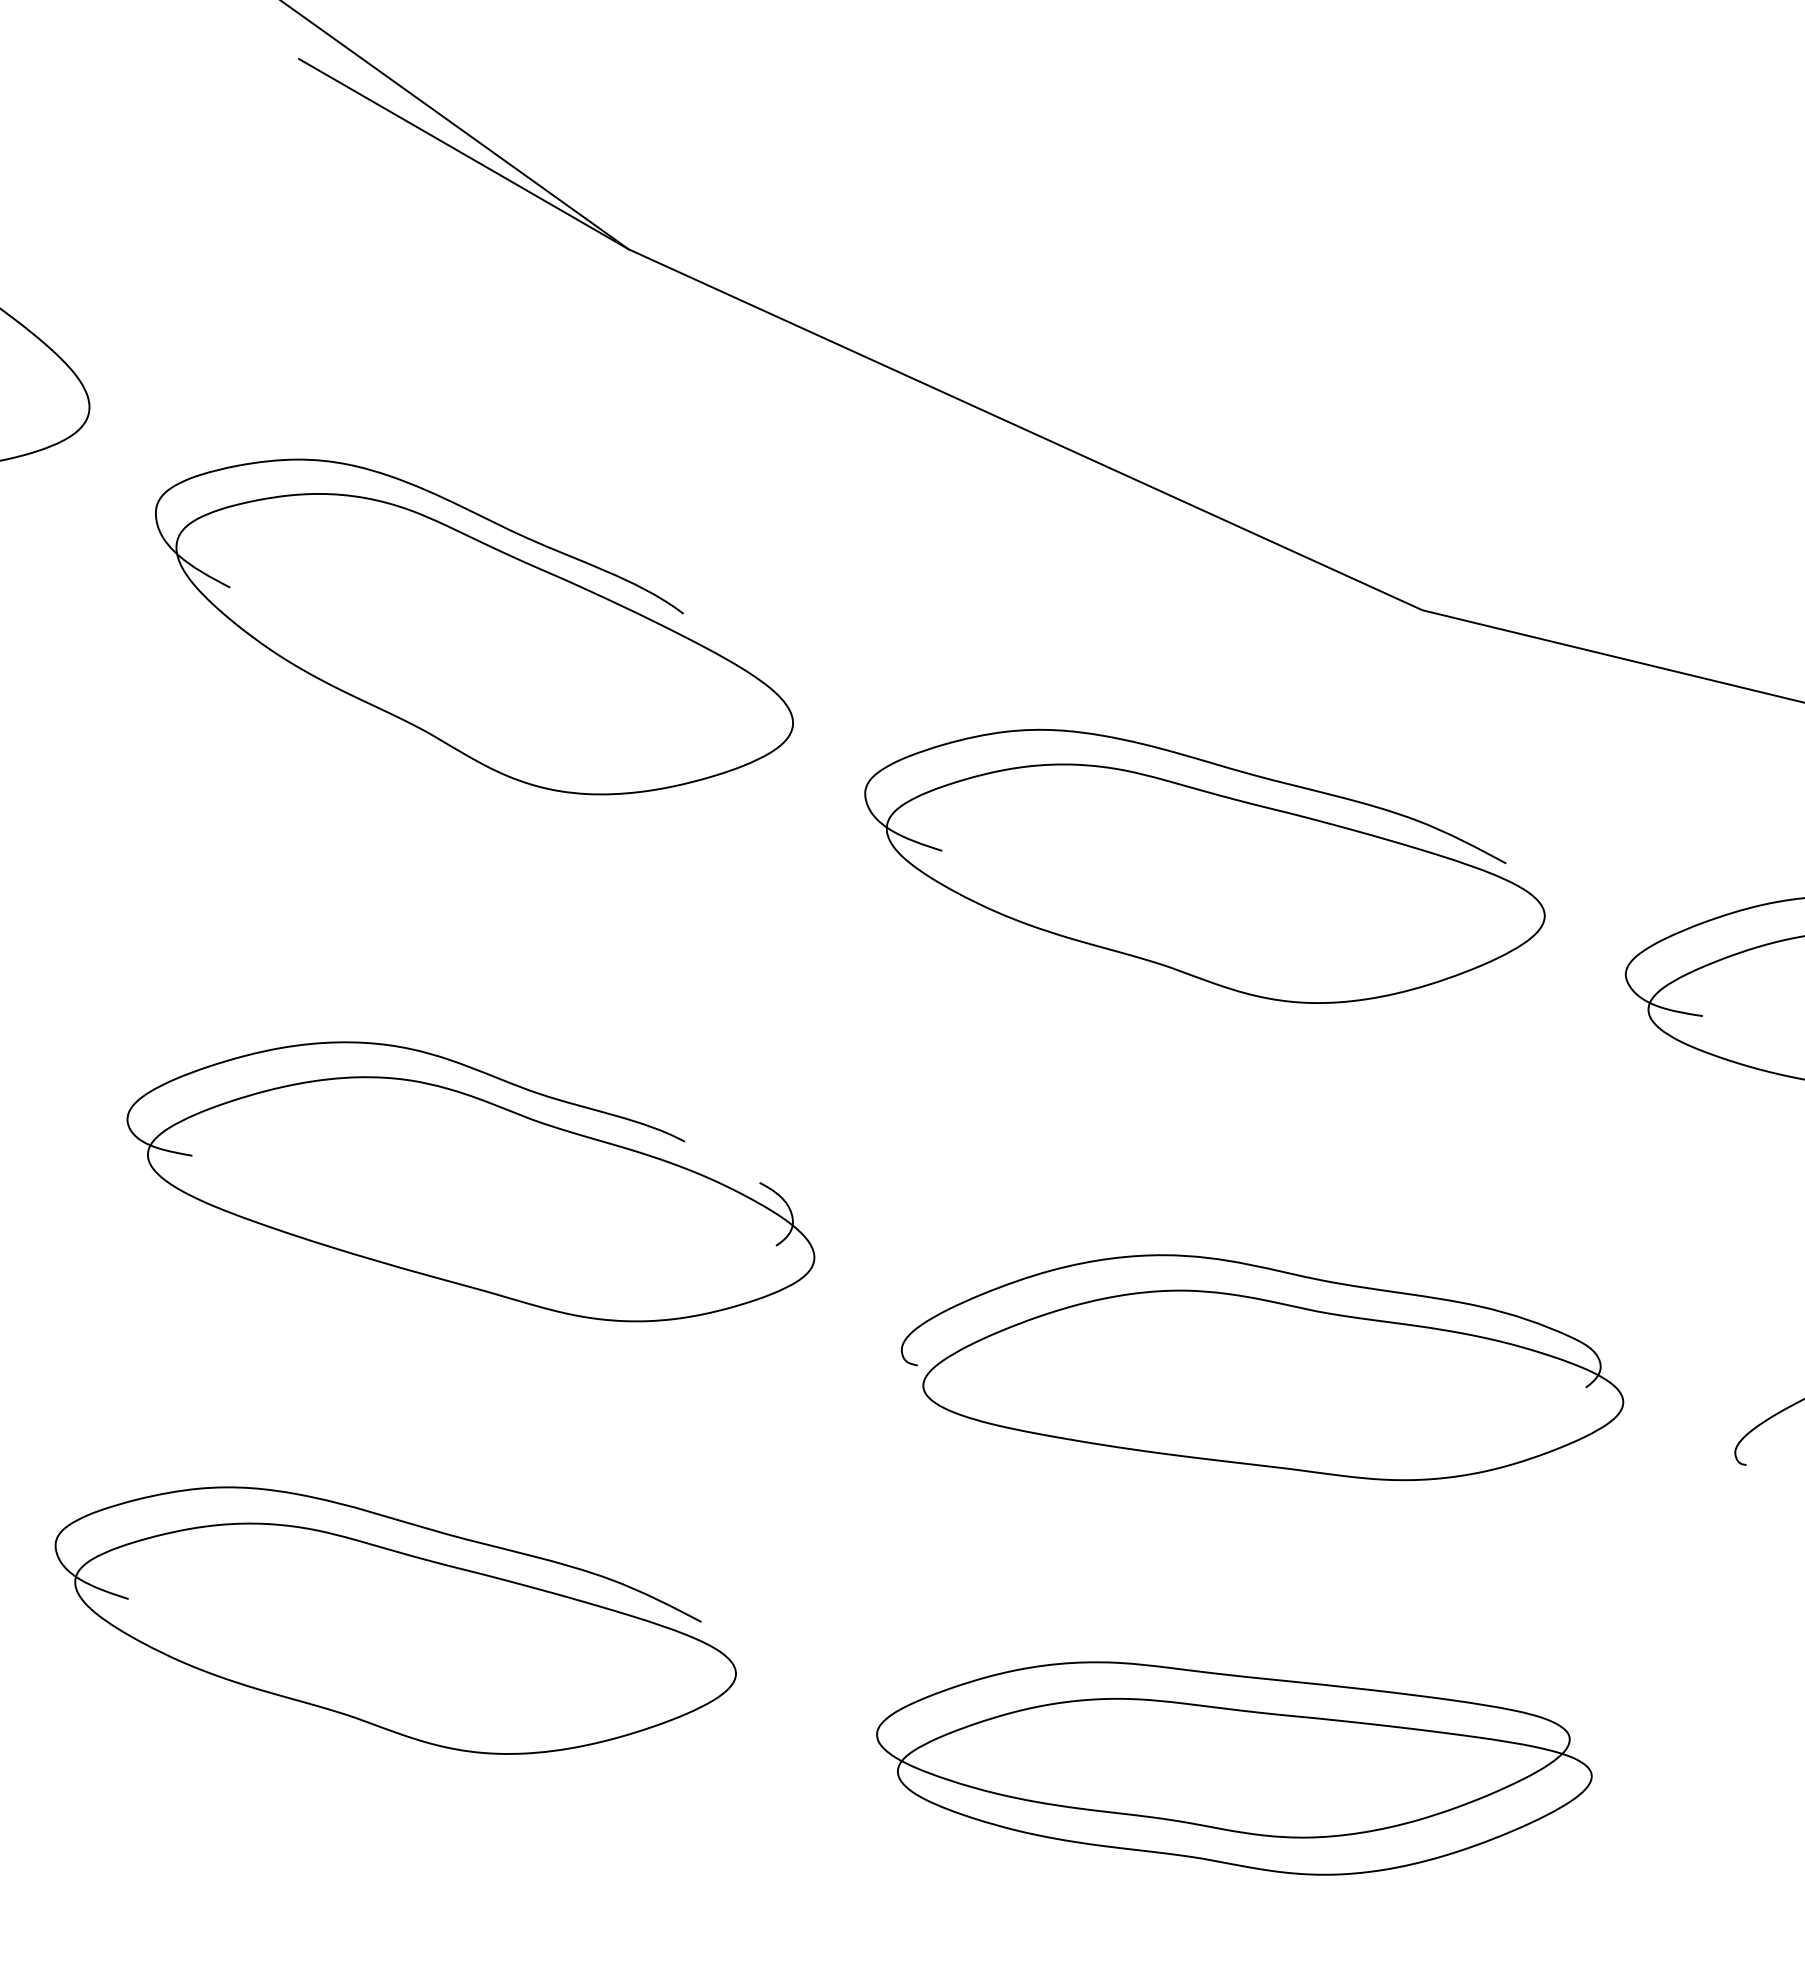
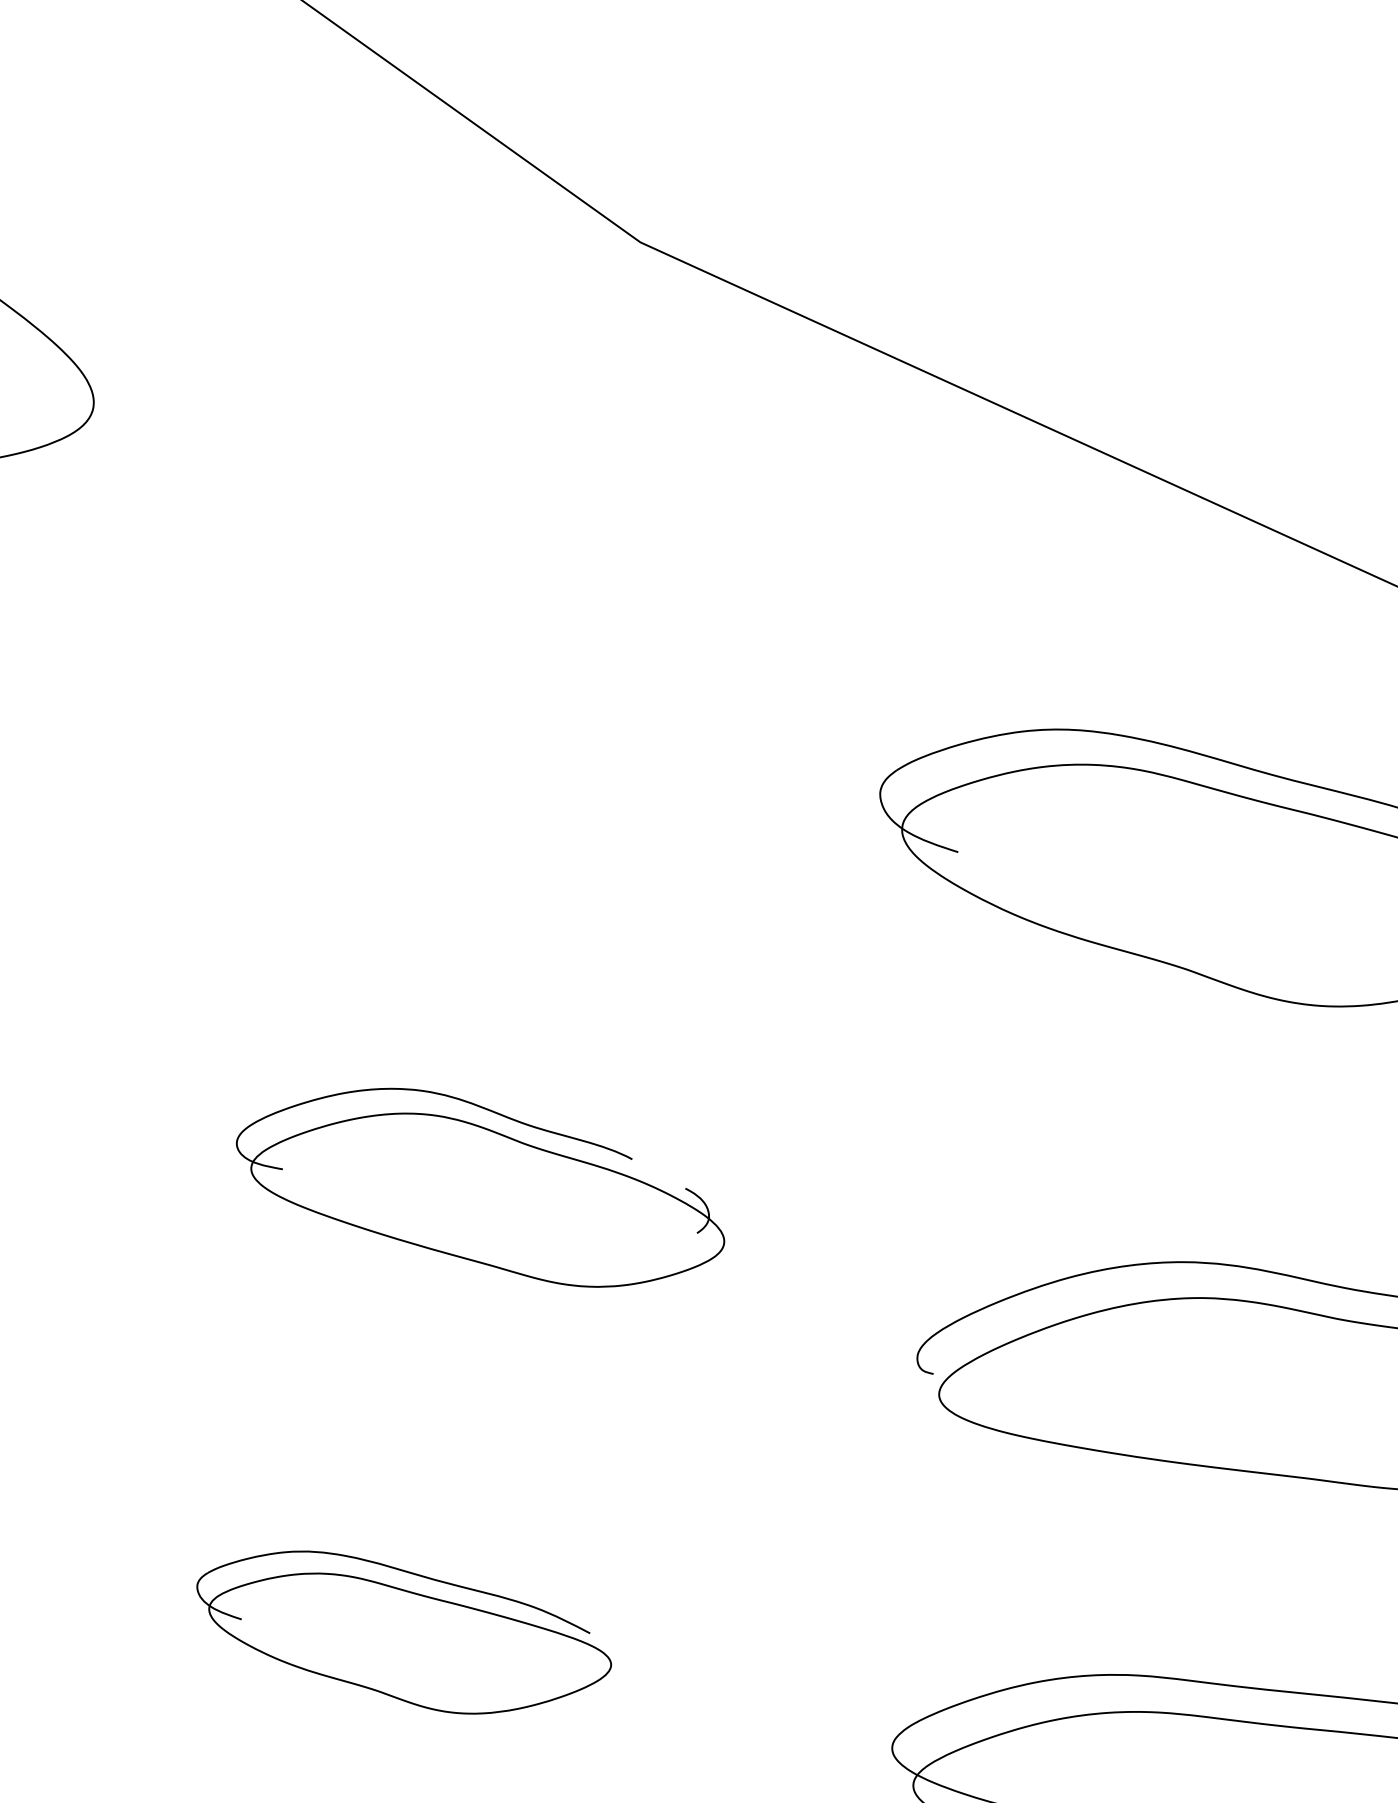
line: (464, 154) -> (473, 146), removed
part: (474, 626) -> (484, 624), removed
part: (470, 1181) -> (480, 1187), size x0.7
part: (395, 1620) -> (404, 1632), size x0.6

